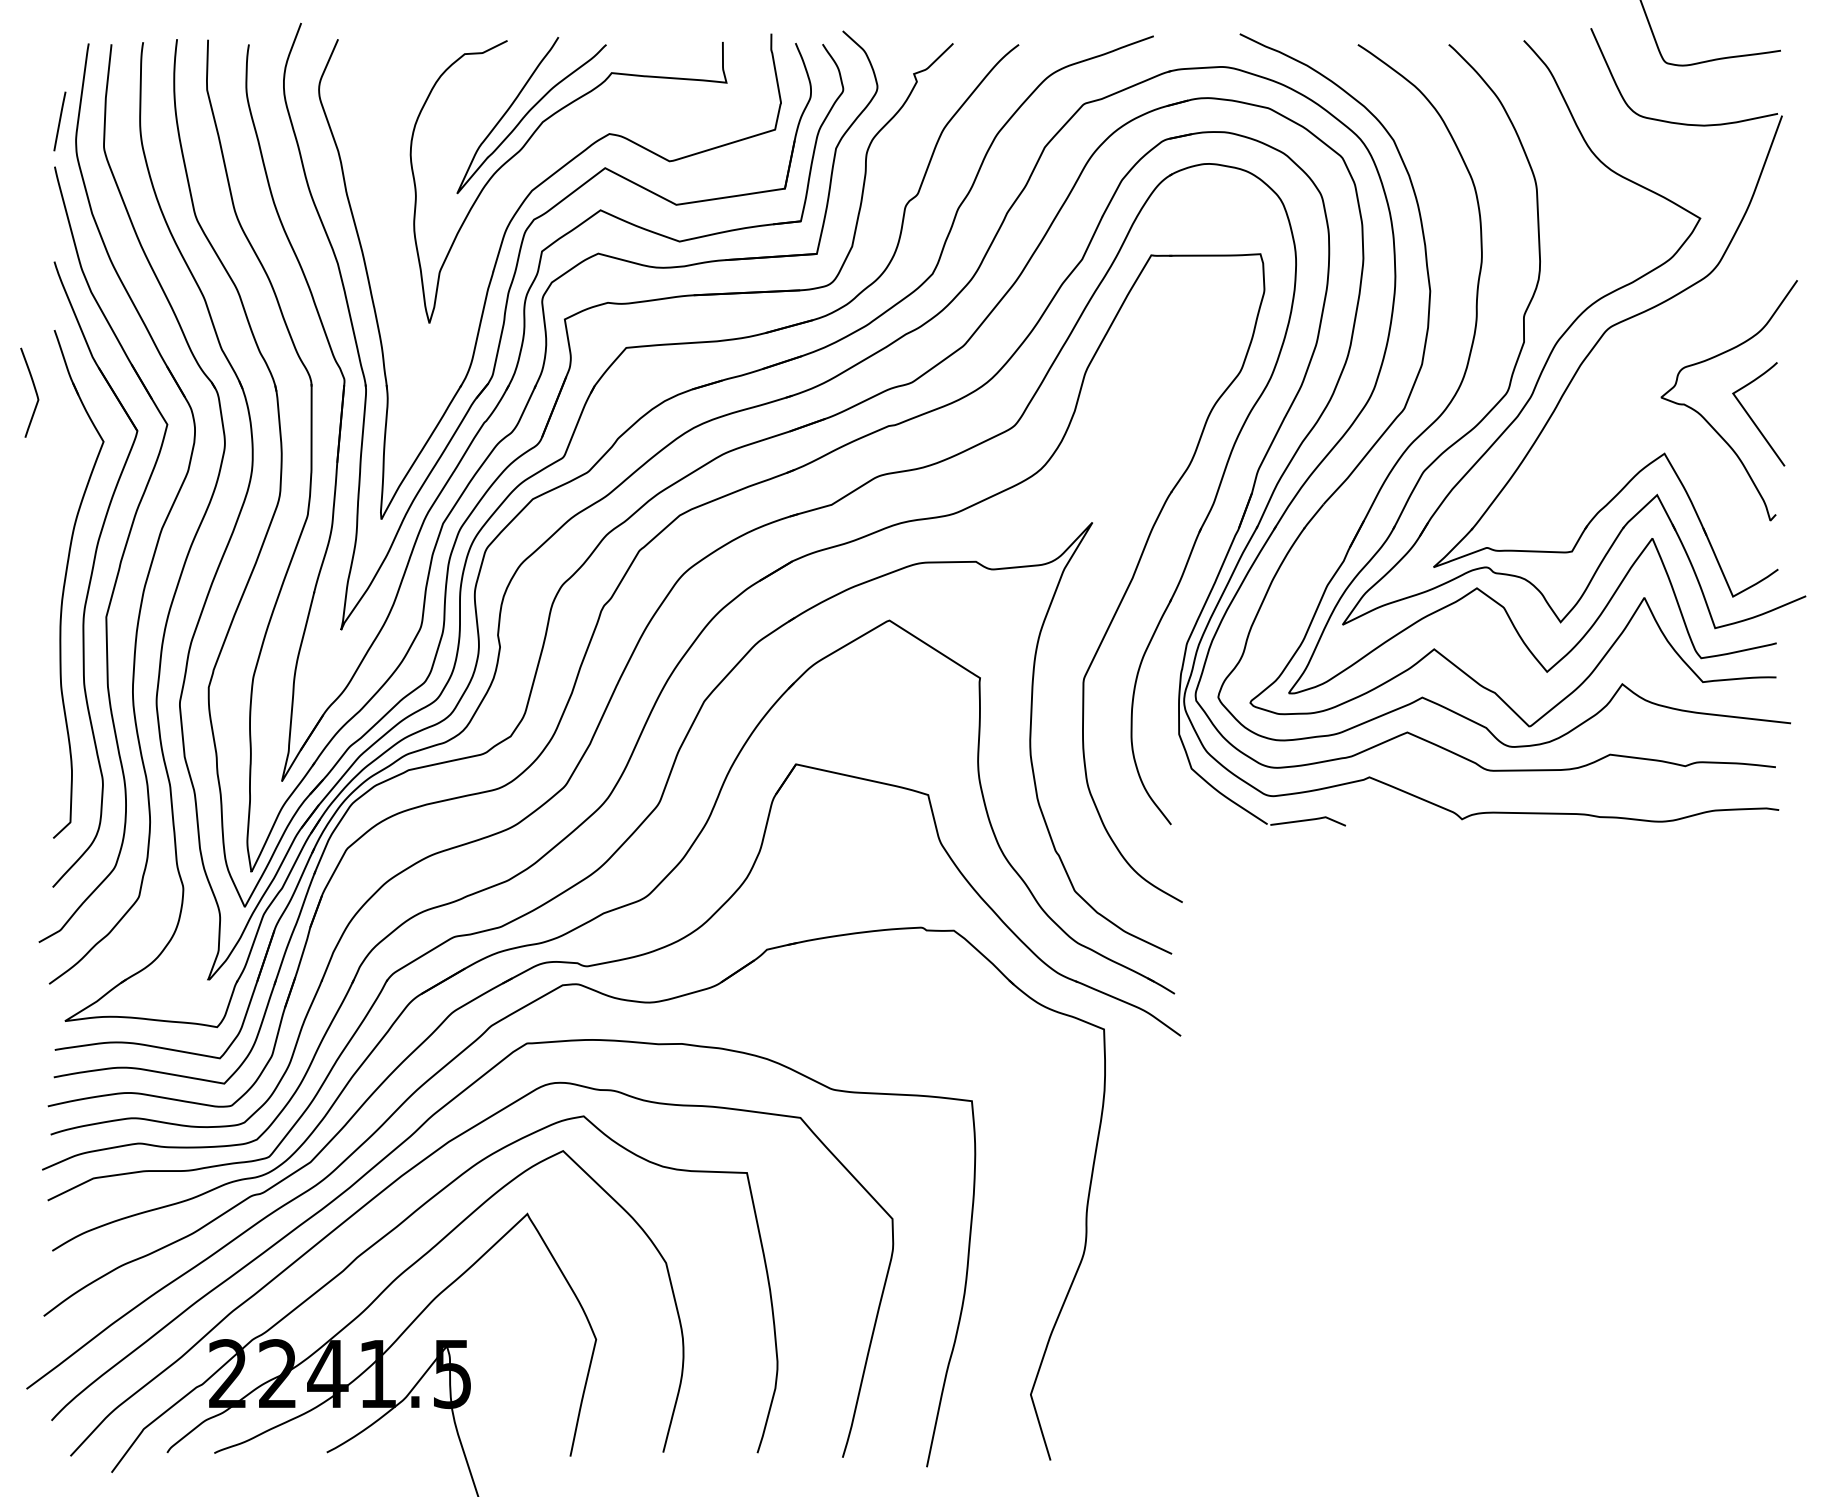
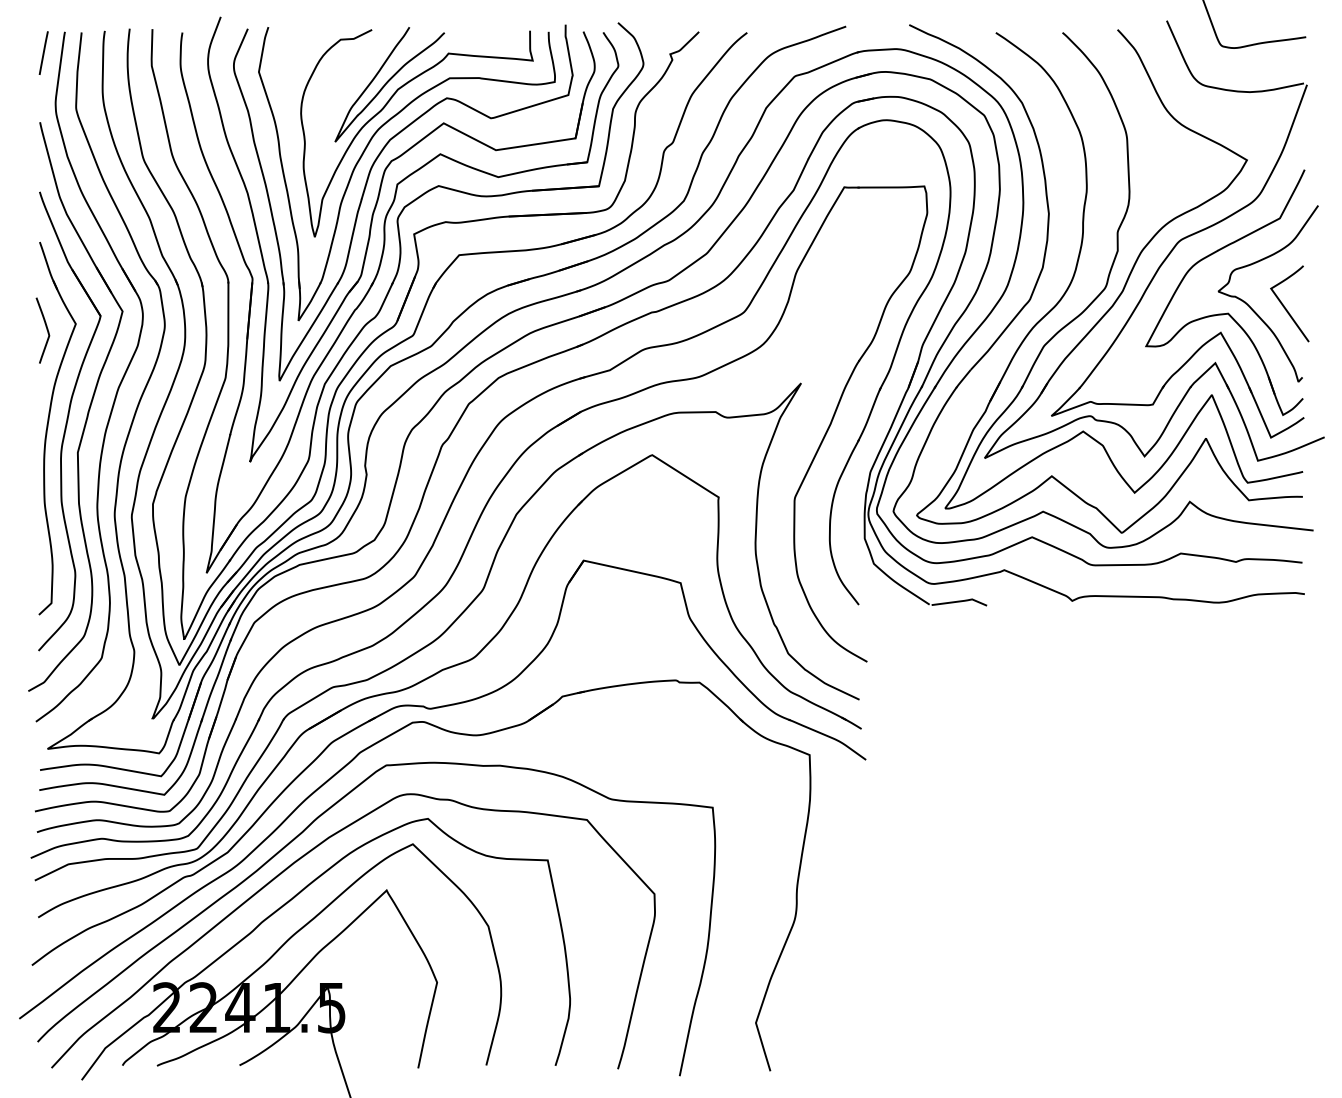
line: (59, 121) -> (43, 53), moved
part: (498, 205) -> (365, 150), added
curve: (34, 390) -> (46, 328), moved
part: (1673, 426) -> (1227, 312), added

